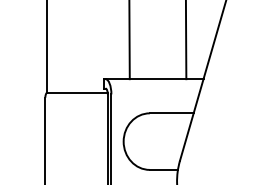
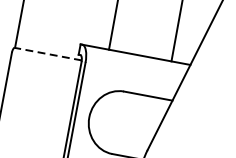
line: (76, 93) -> (47, 54), solid -> dashed

